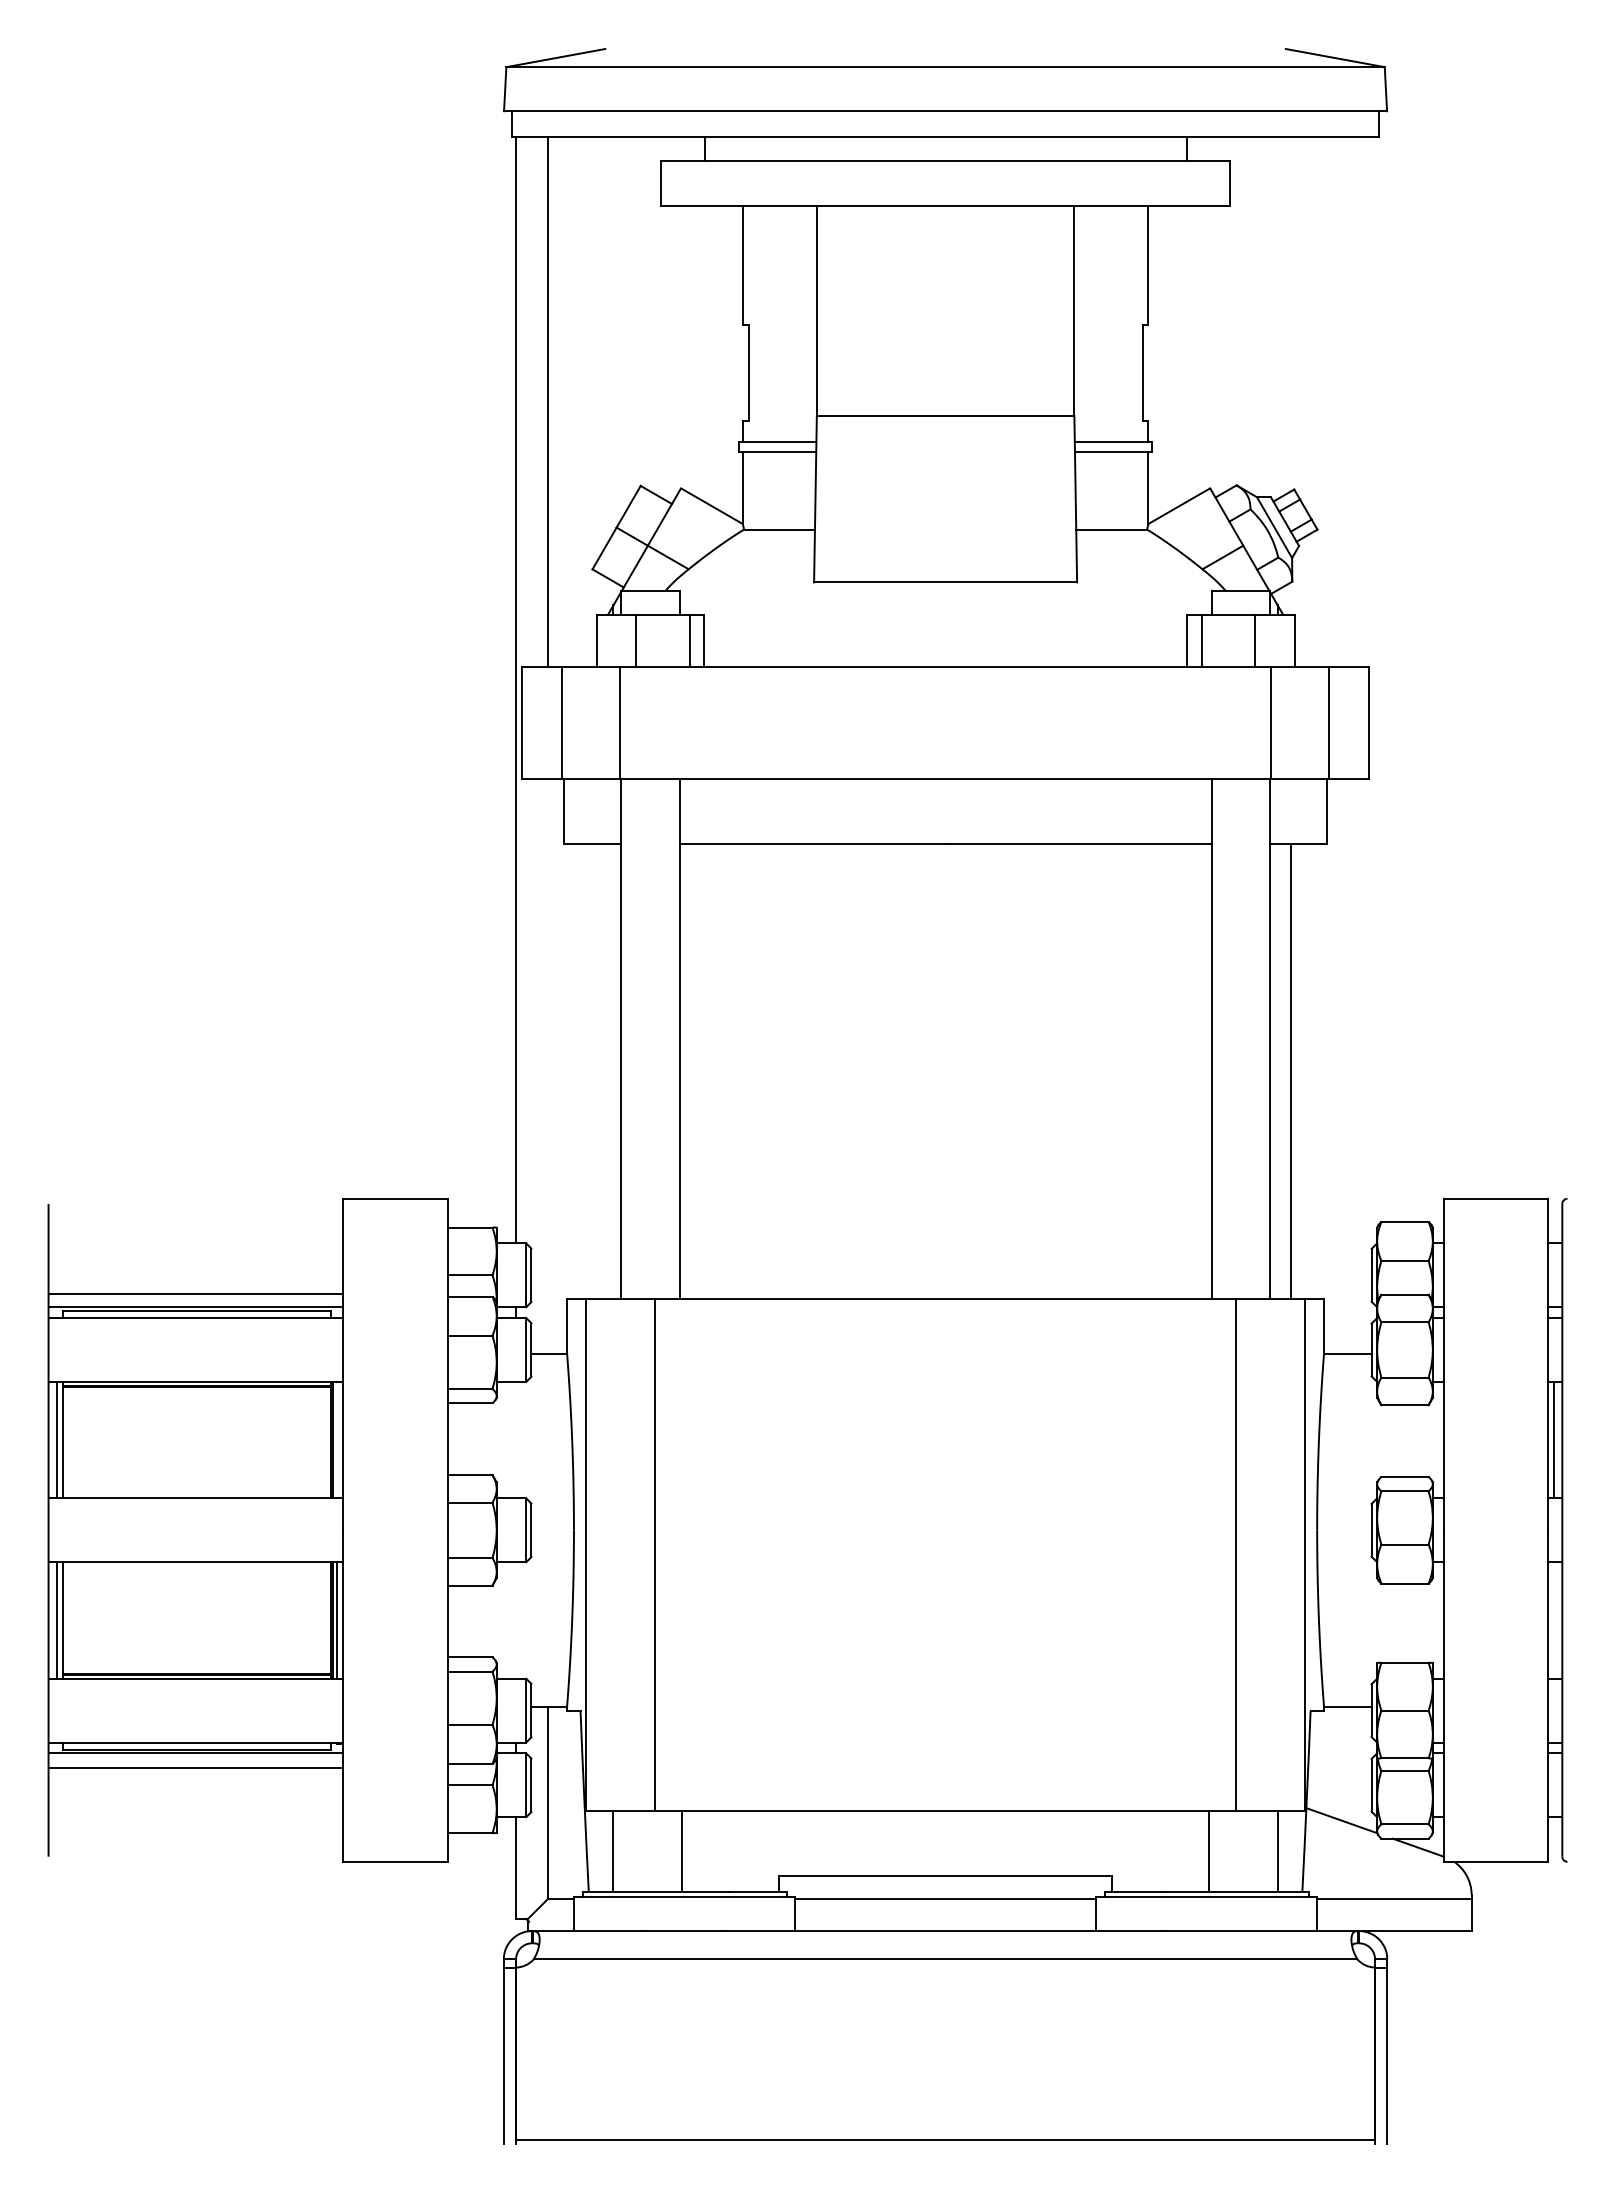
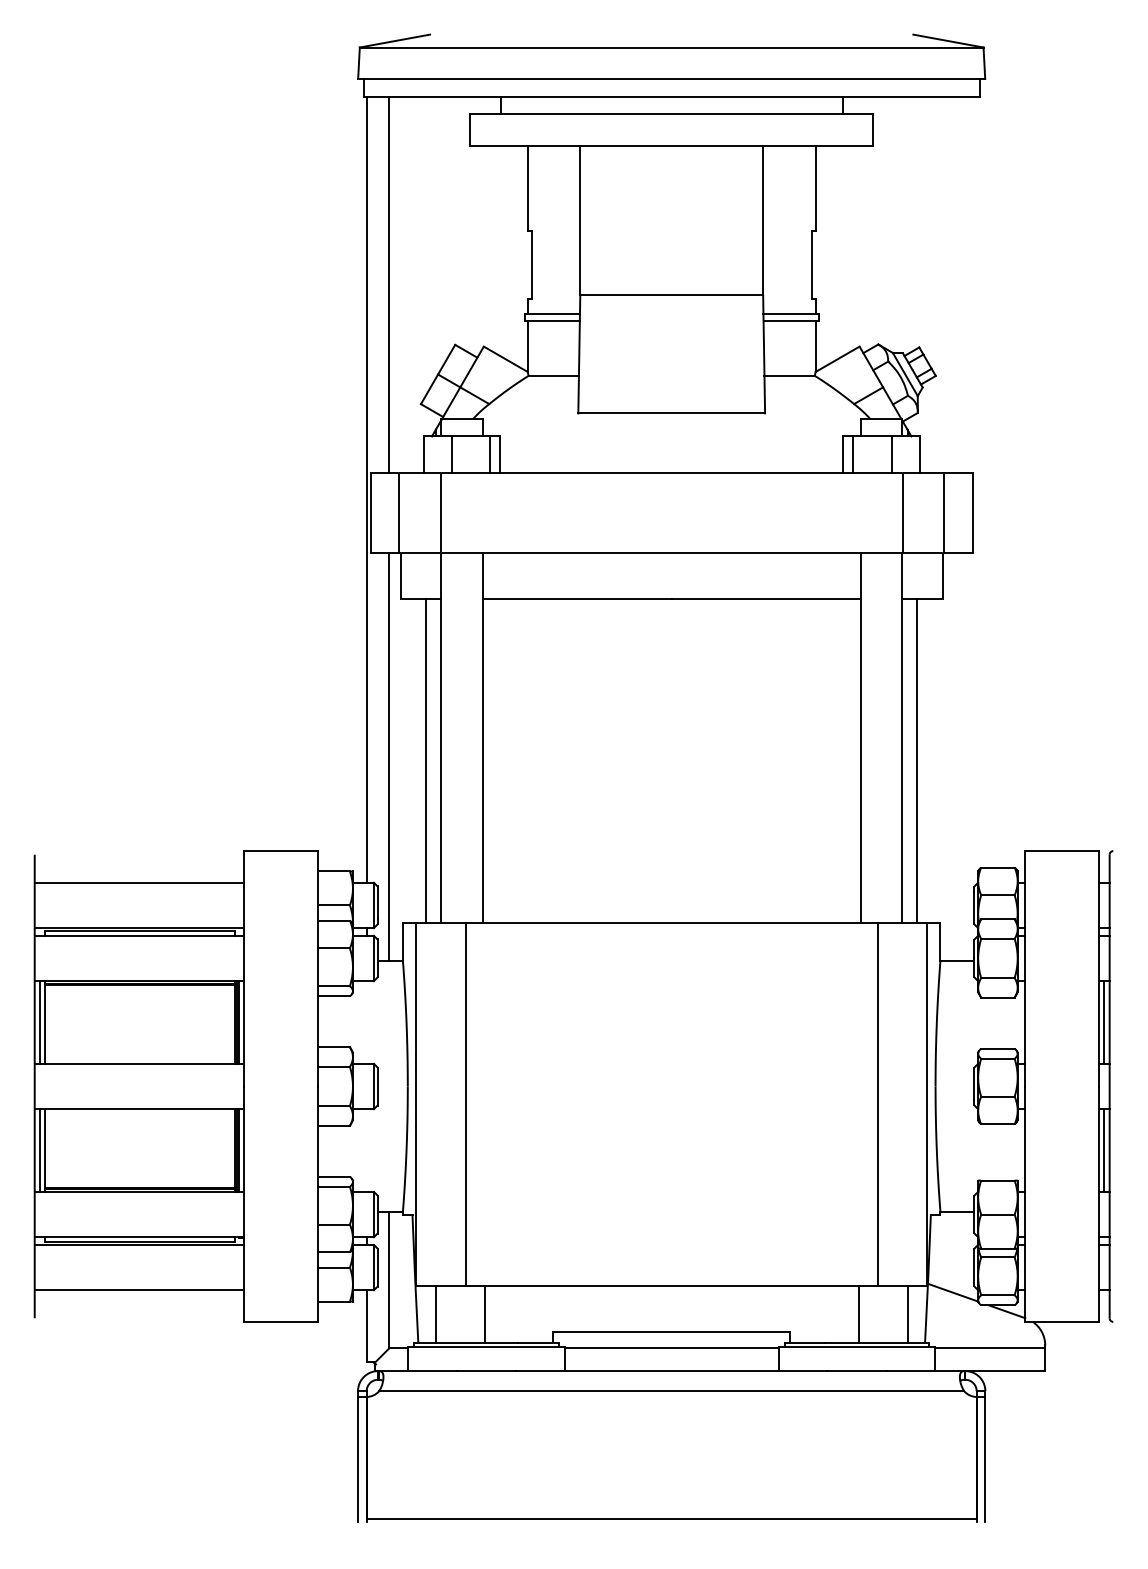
line: (548, 1066) -> (389, 757), added
line: (600, 1071) -> (426, 760), added
line: (195, 1294) -> (139, 882), moved
line: (336, 1439) -> (239, 1022), added
line: (1554, 1620) -> (1104, 1150), added
line: (195, 1768) -> (139, 1290), moved

